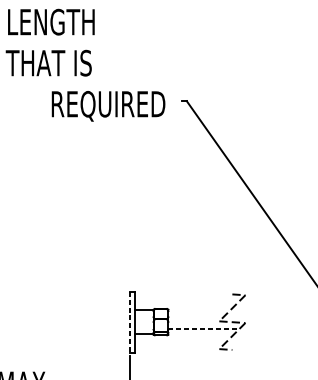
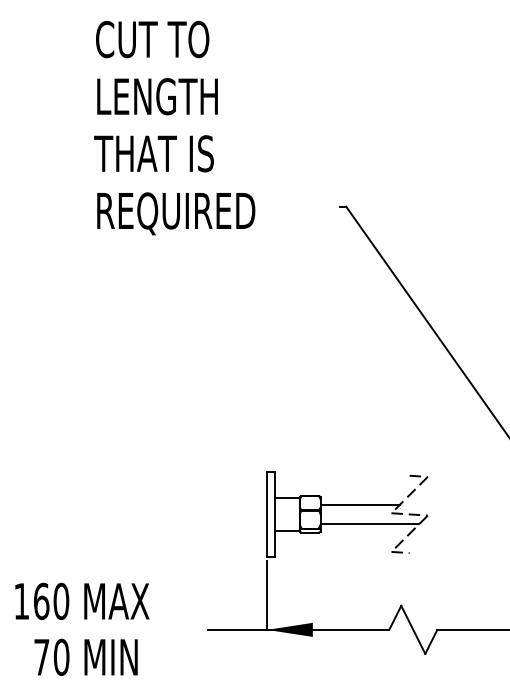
text: (108, 106) -> (176, 213), moved
line: (197, 315) -> (360, 504), added
line: (130, 322) -> (267, 514), dashed -> solid
line: (204, 329) -> (370, 524), dashed -> solid

